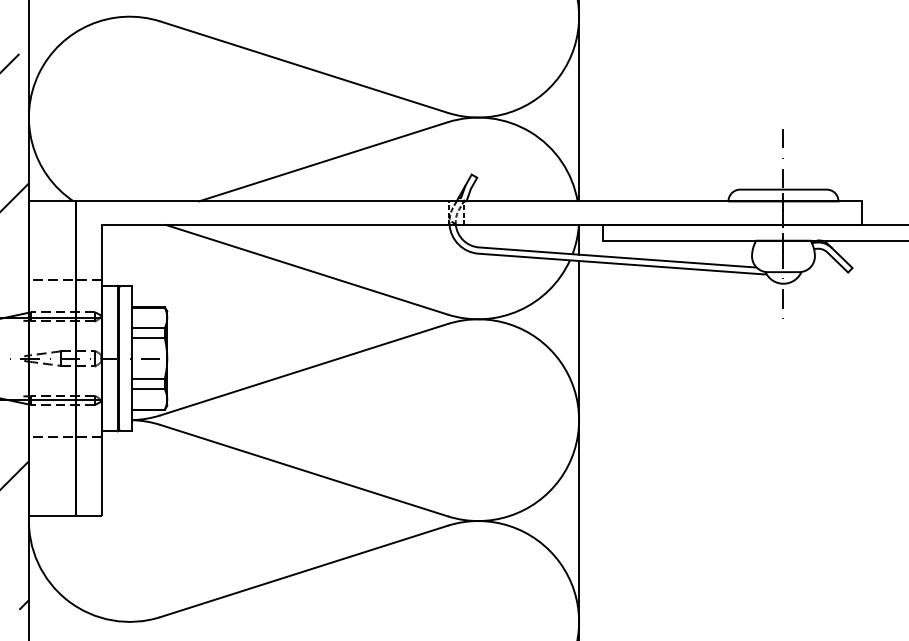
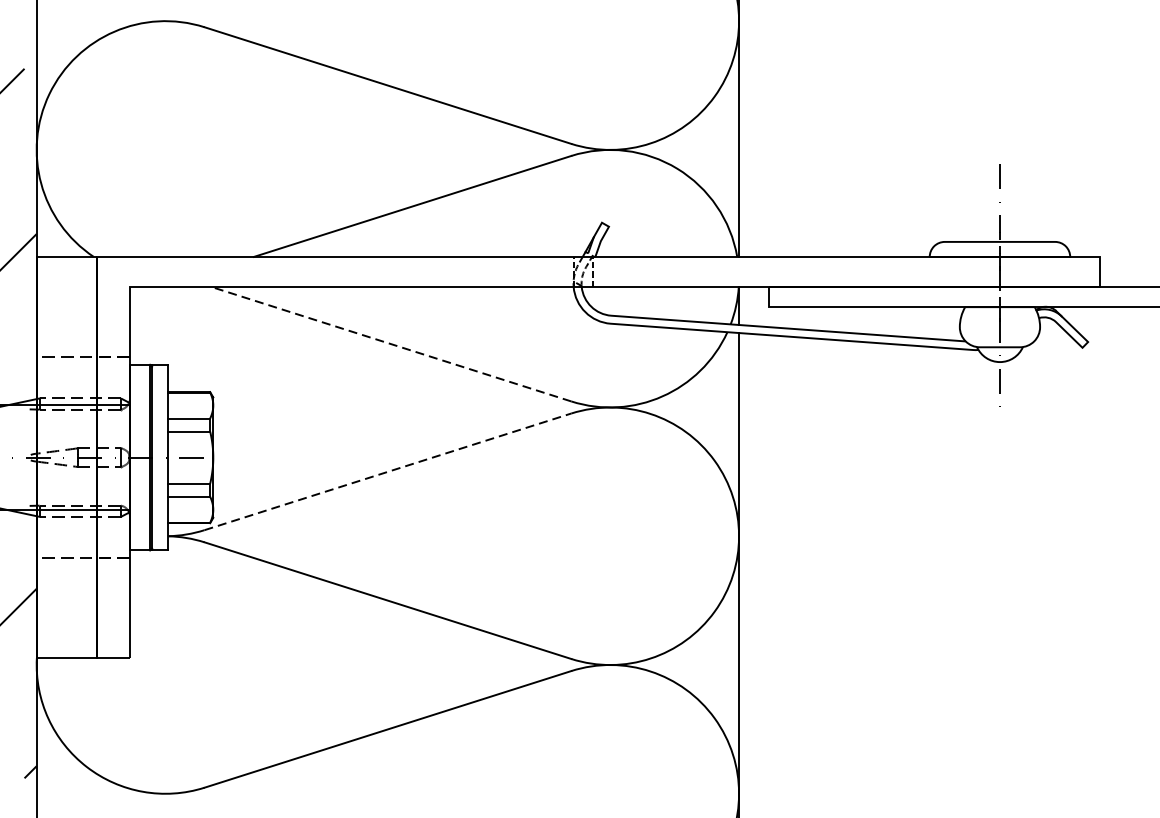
line: (306, 269) -> (391, 343), solid -> dashed
line: (304, 369) -> (388, 471), solid -> dashed

